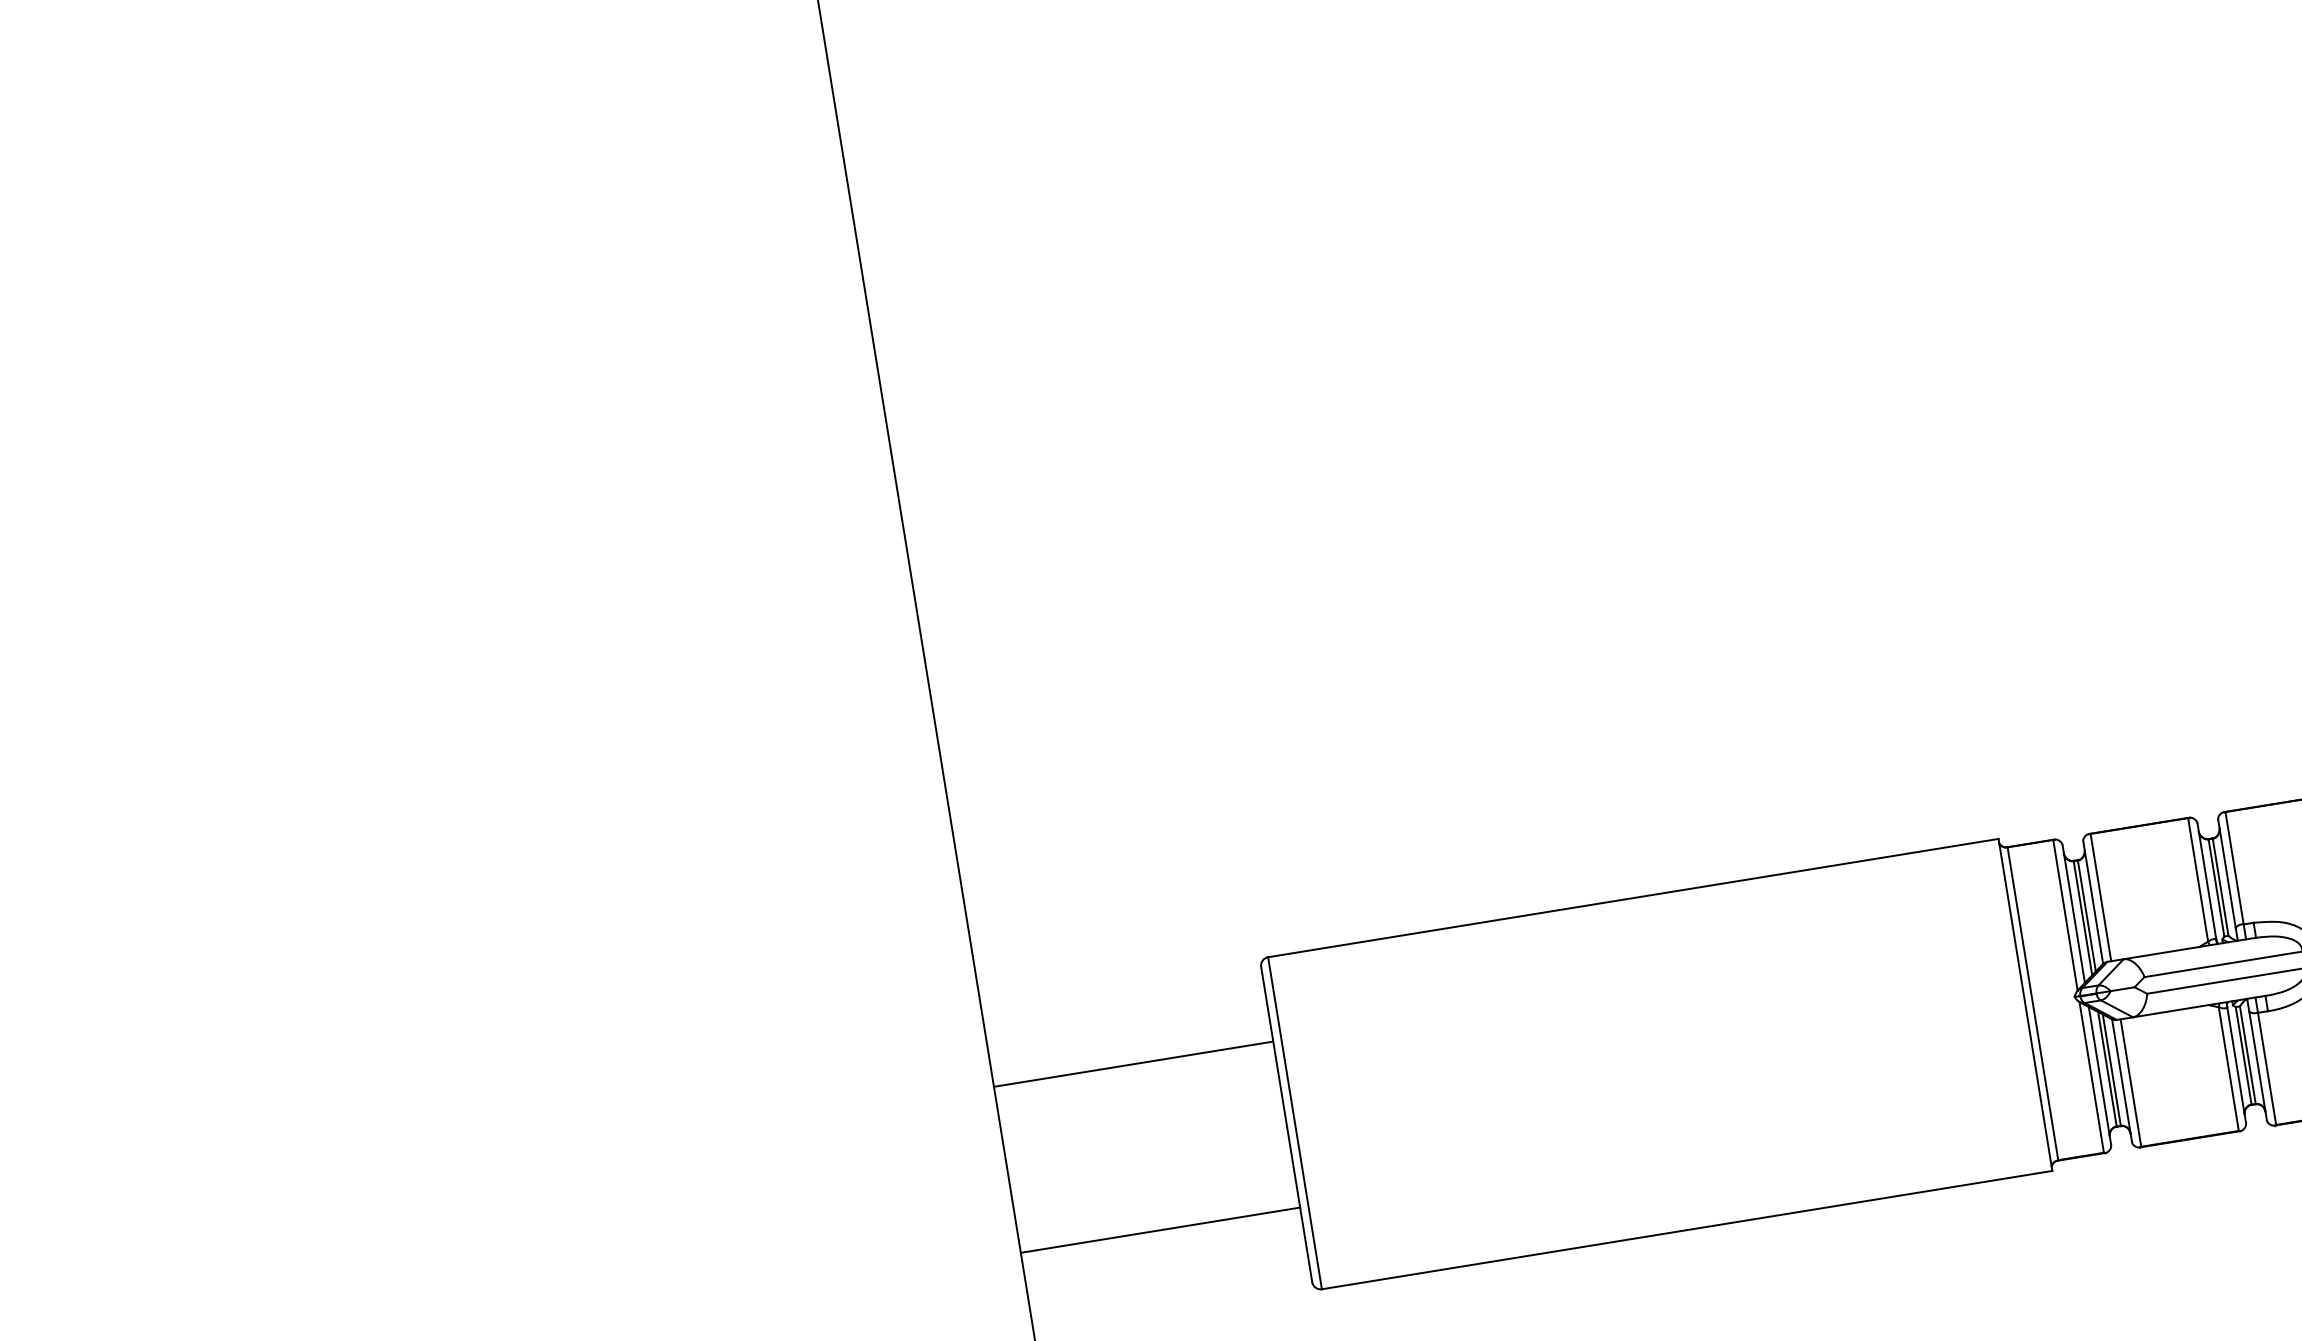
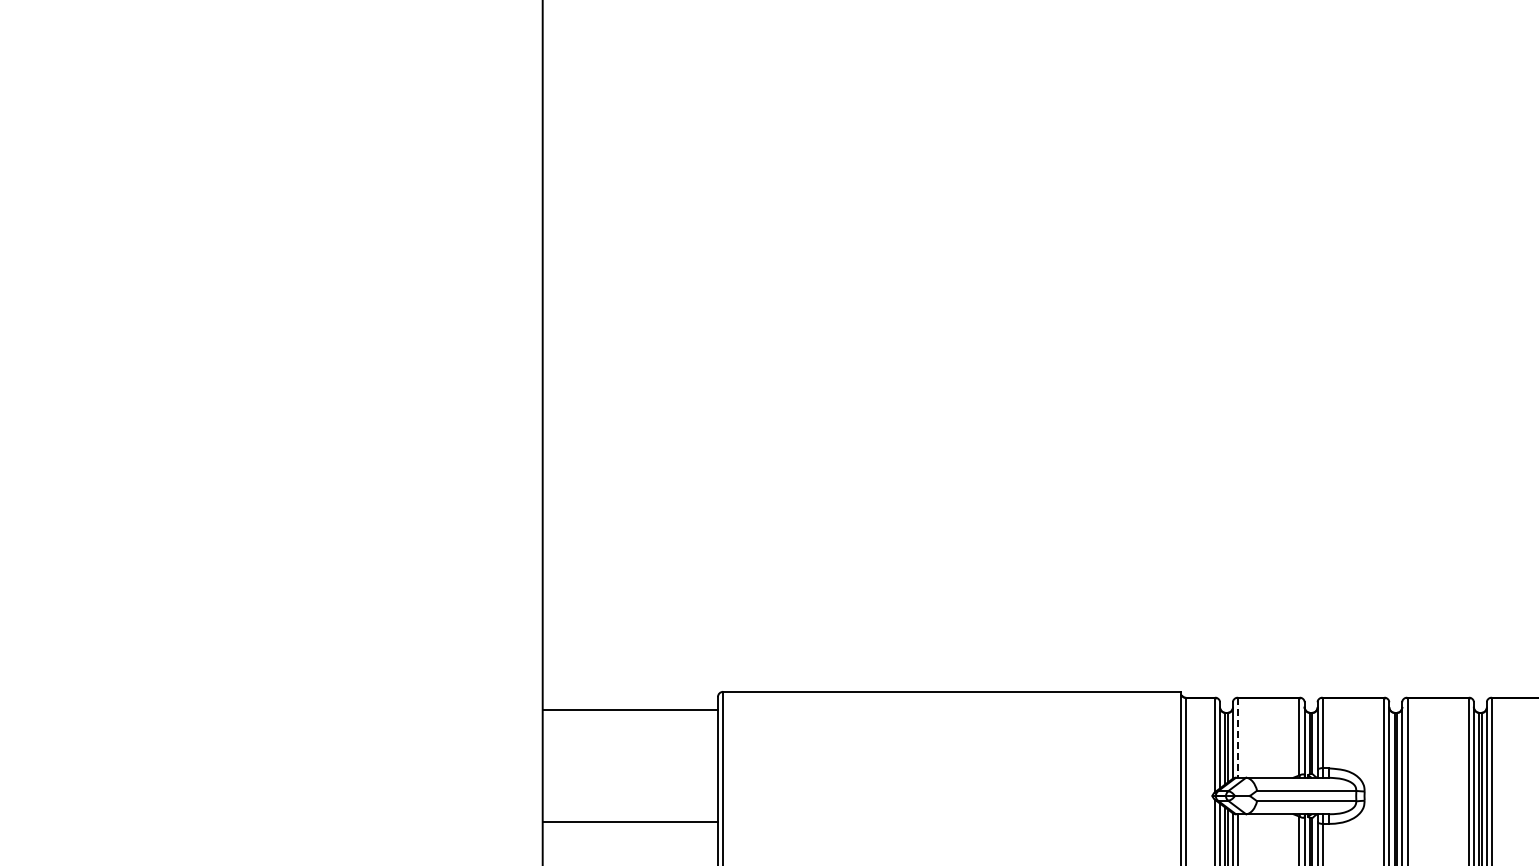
line: (2101, 896) -> (1238, 737), solid -> dashed
line: (1132, 1063) -> (629, 709), moved
line: (1159, 1231) -> (629, 822), moved

